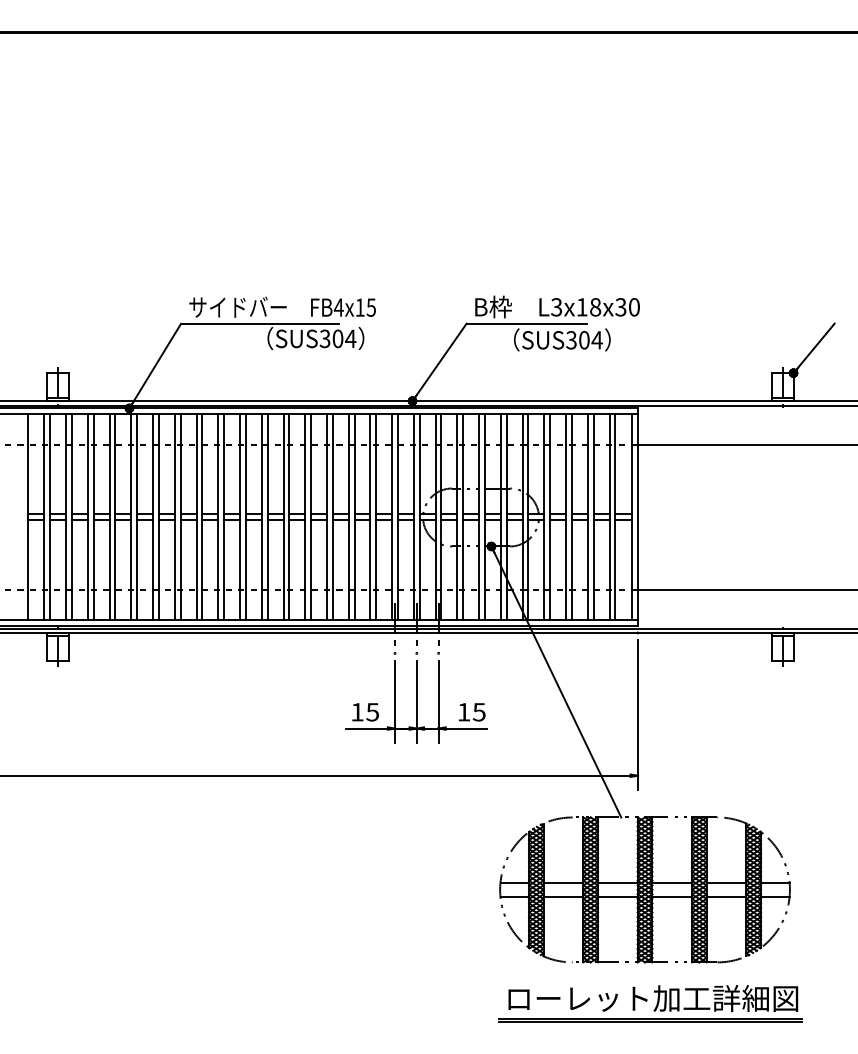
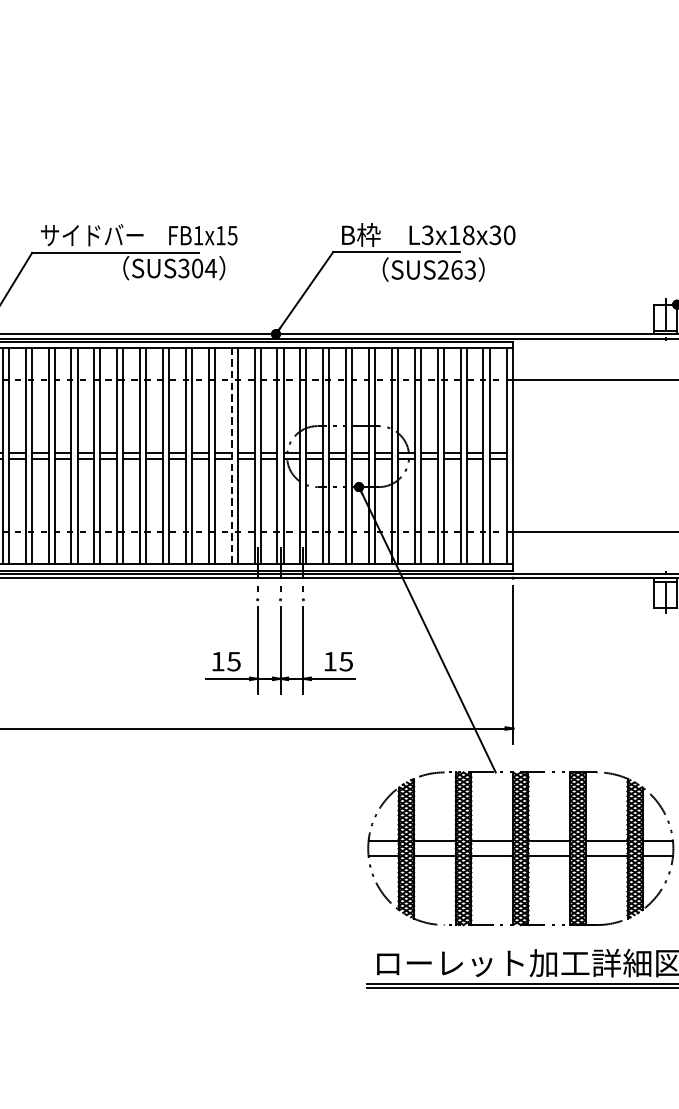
text: (338, 307) -> (198, 235), FB4x15 -> FB1x15
text: (584, 340) -> (457, 270), SUS304 -> SUS263
line: (370, 517) -> (231, 456), solid -> dashed

